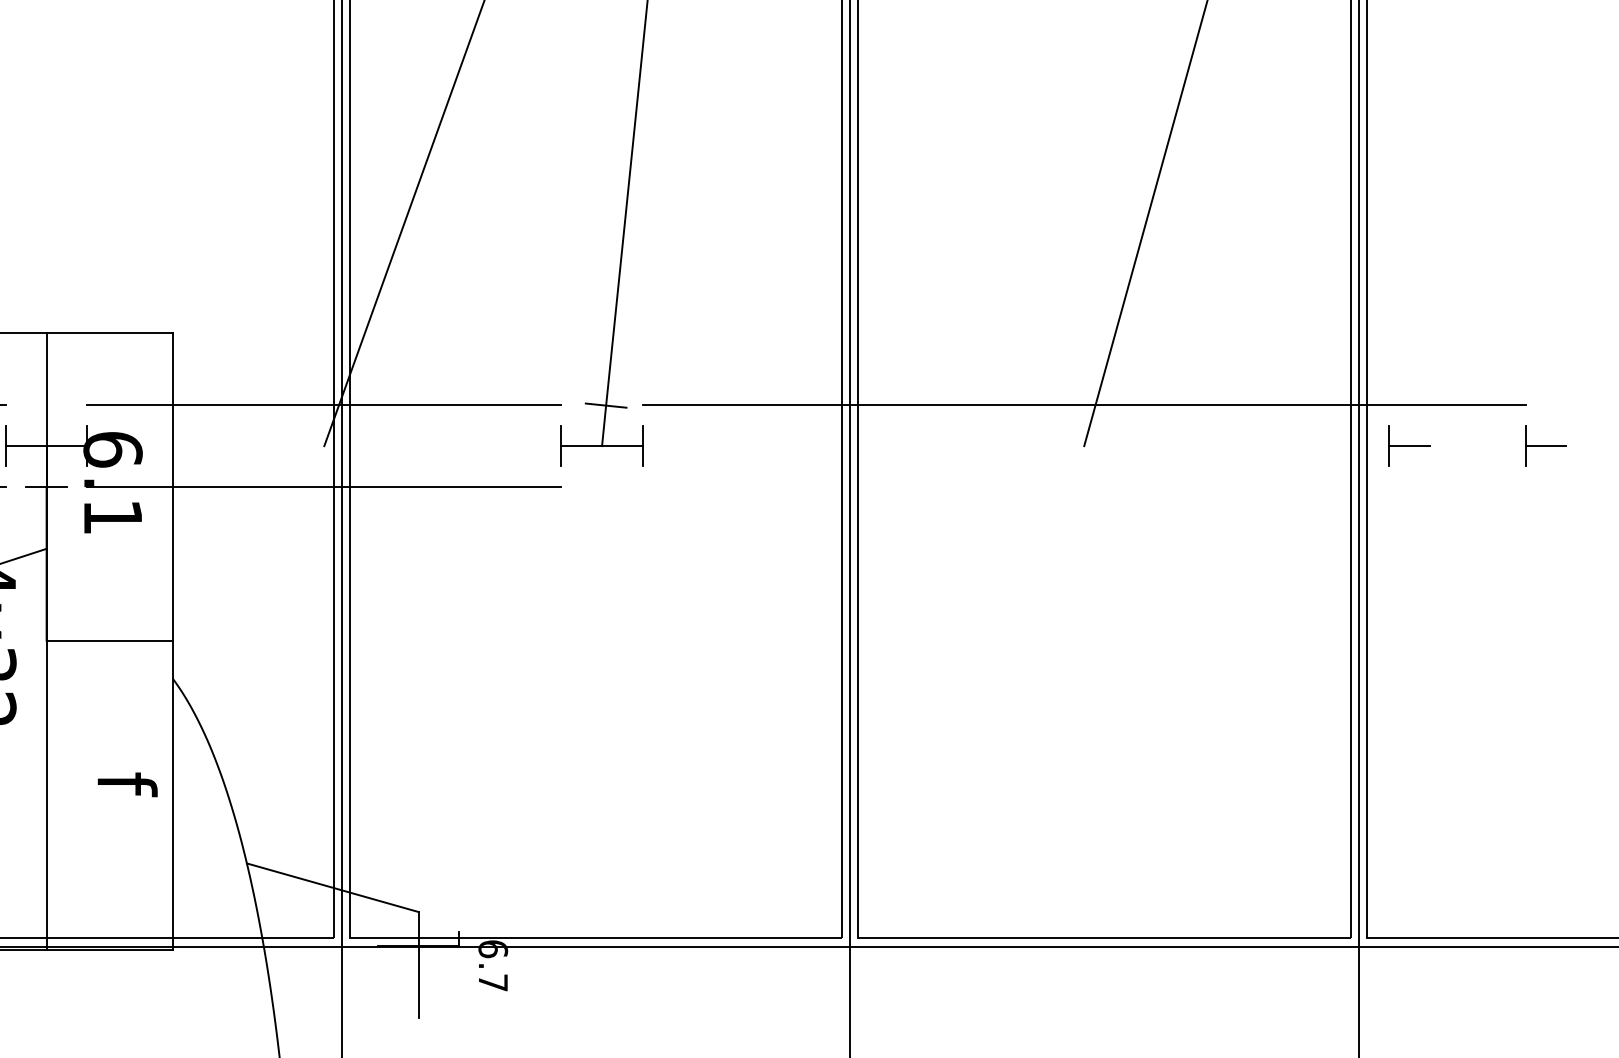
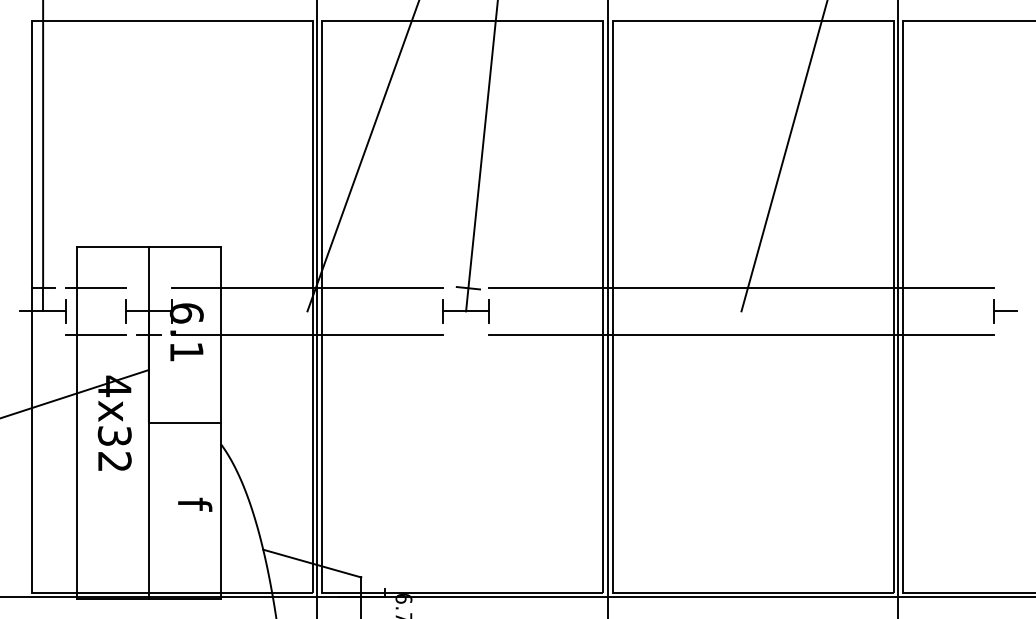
part: (1409, 446) -> (927, 311), removed
line: (1084, 486) -> (741, 334), added

